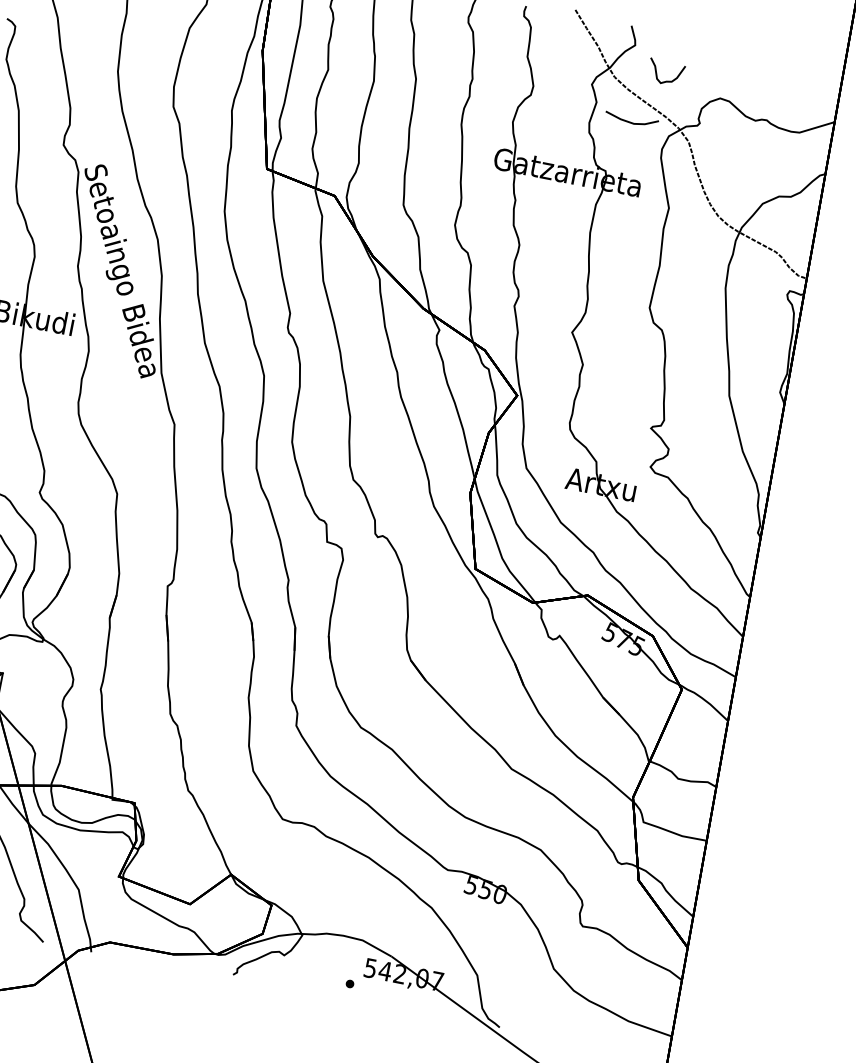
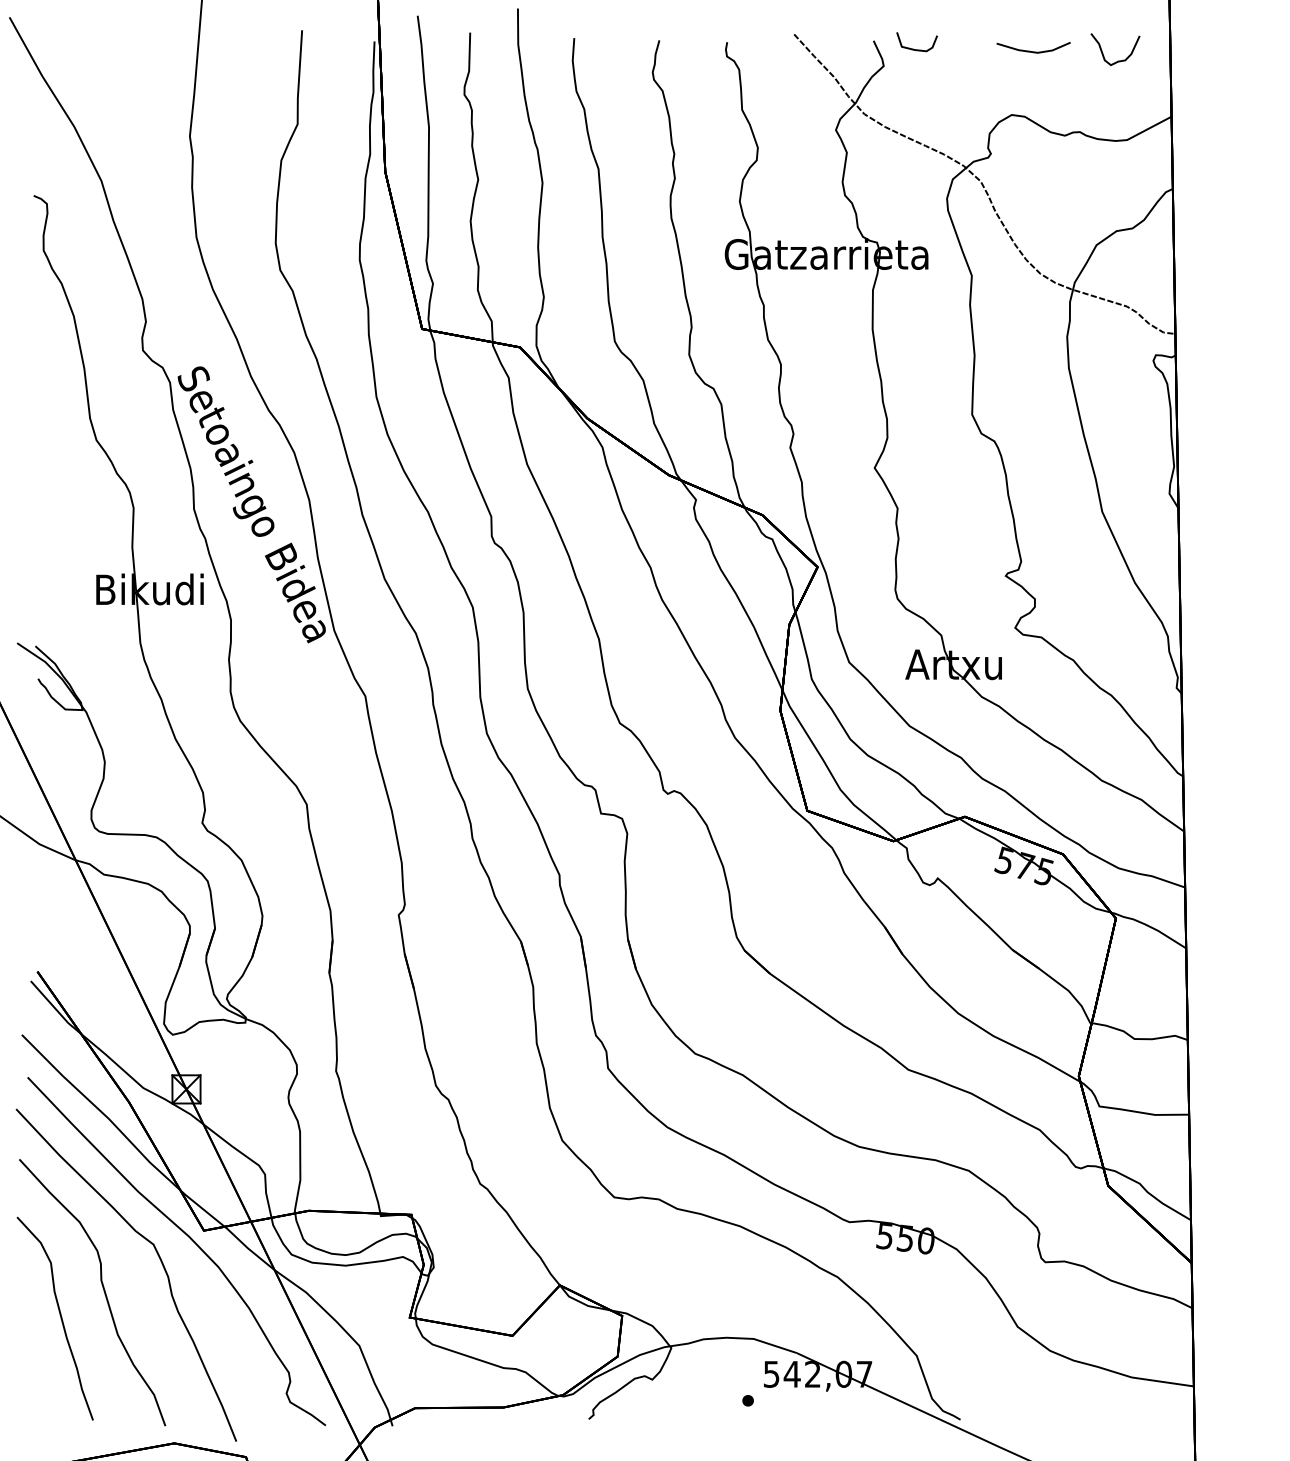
curve: (659, 36) -> (913, 48), added
curve: (666, 80) -> (1118, 60), moved
line: (631, 122) -> (1033, 51), moved

